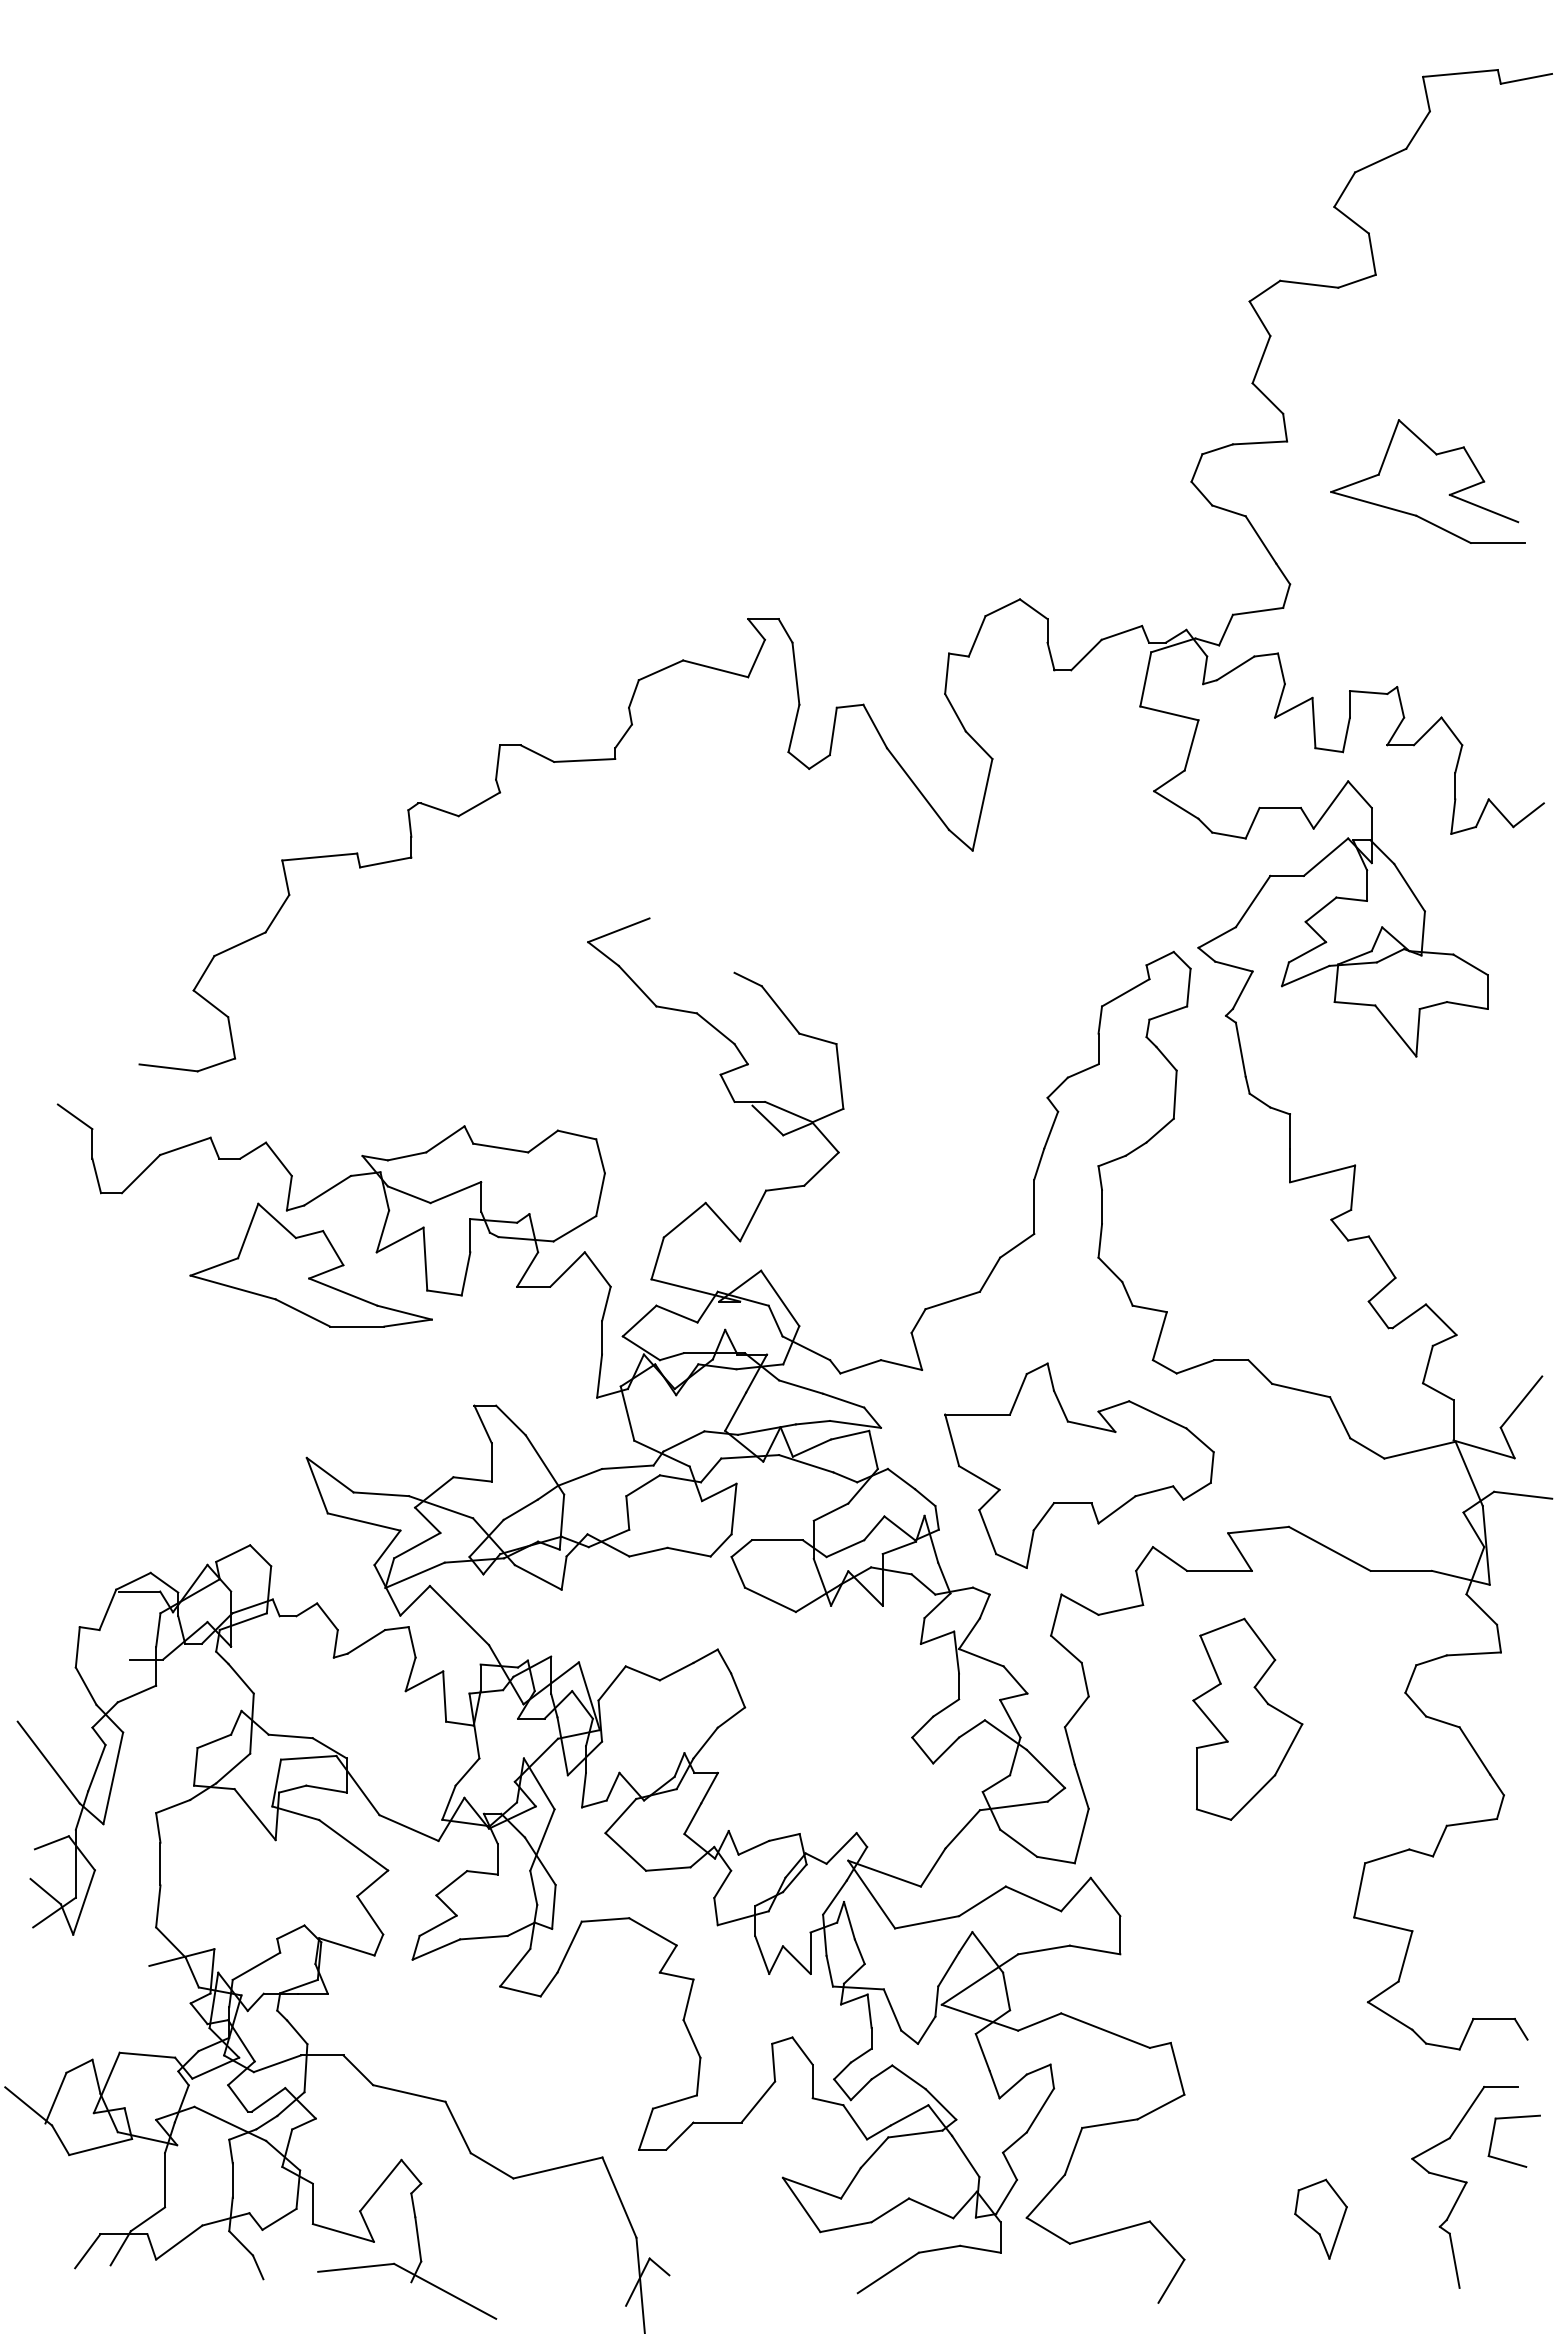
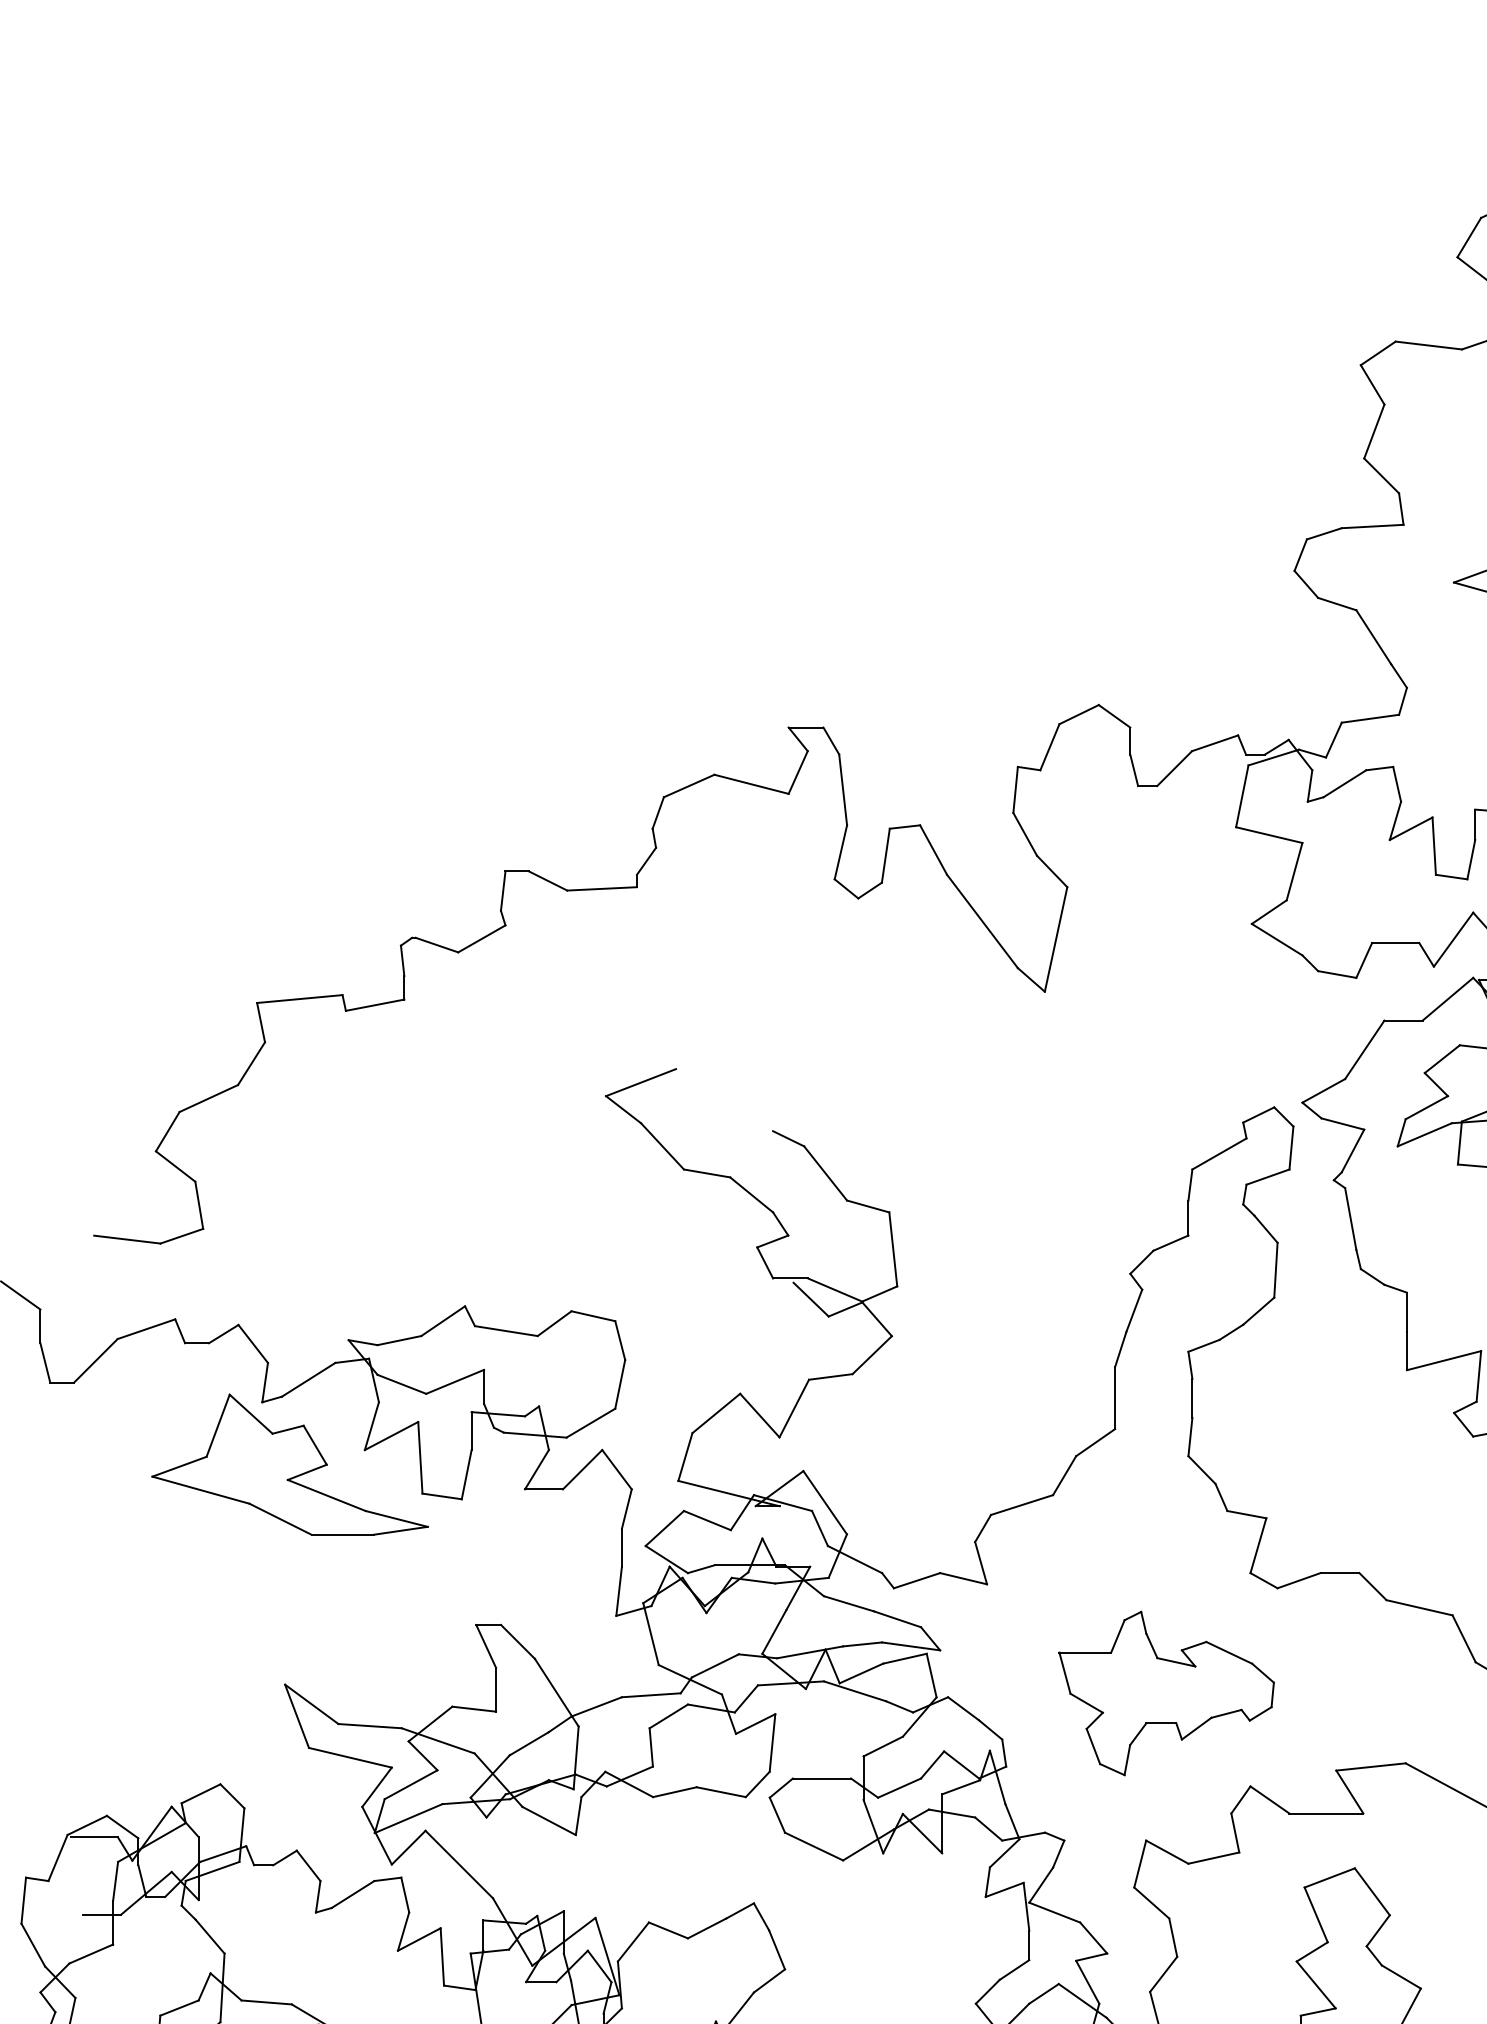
part: (1079, 1465) -> (1166, 1693), size x0.7

